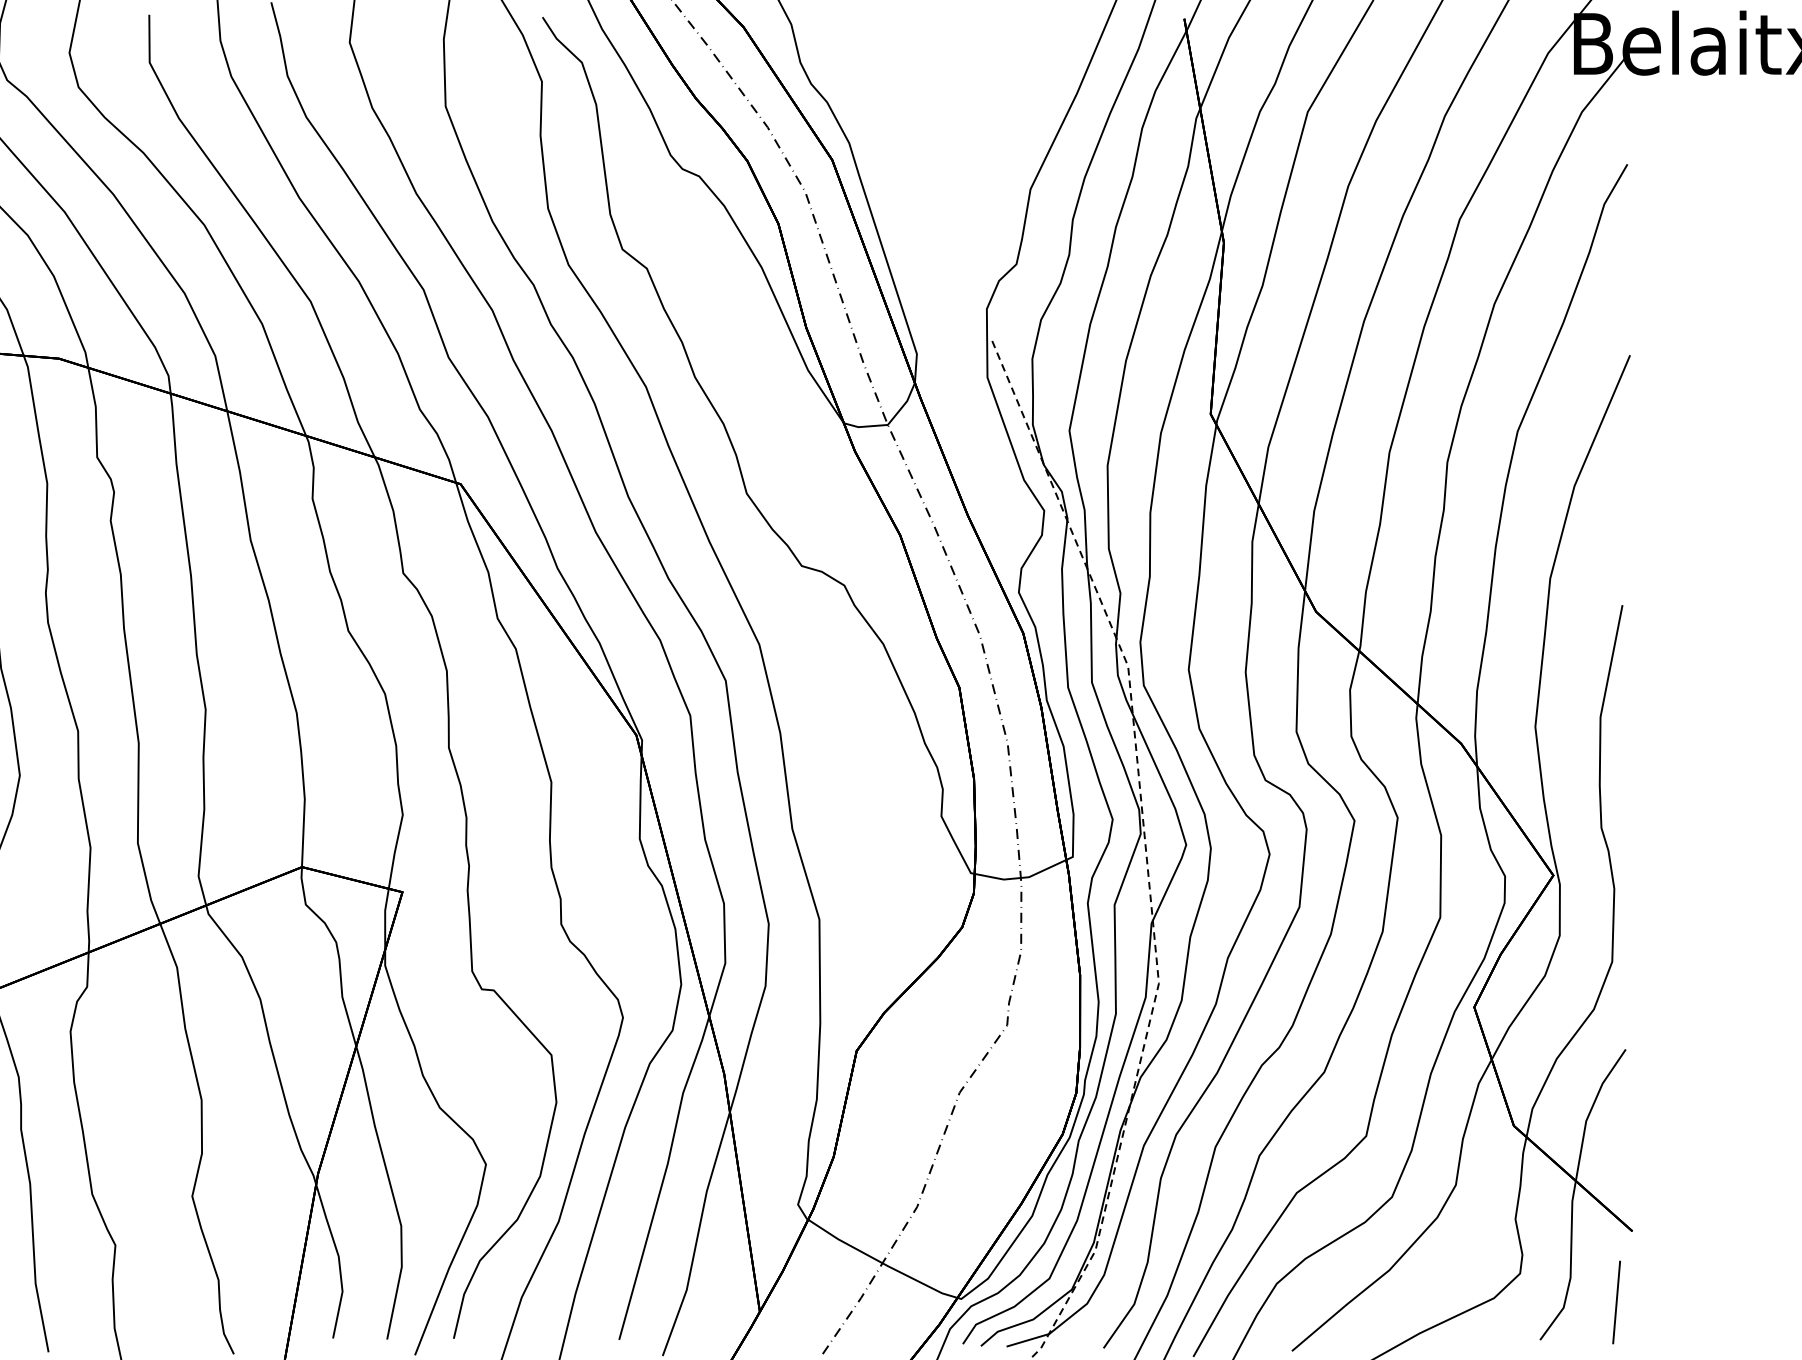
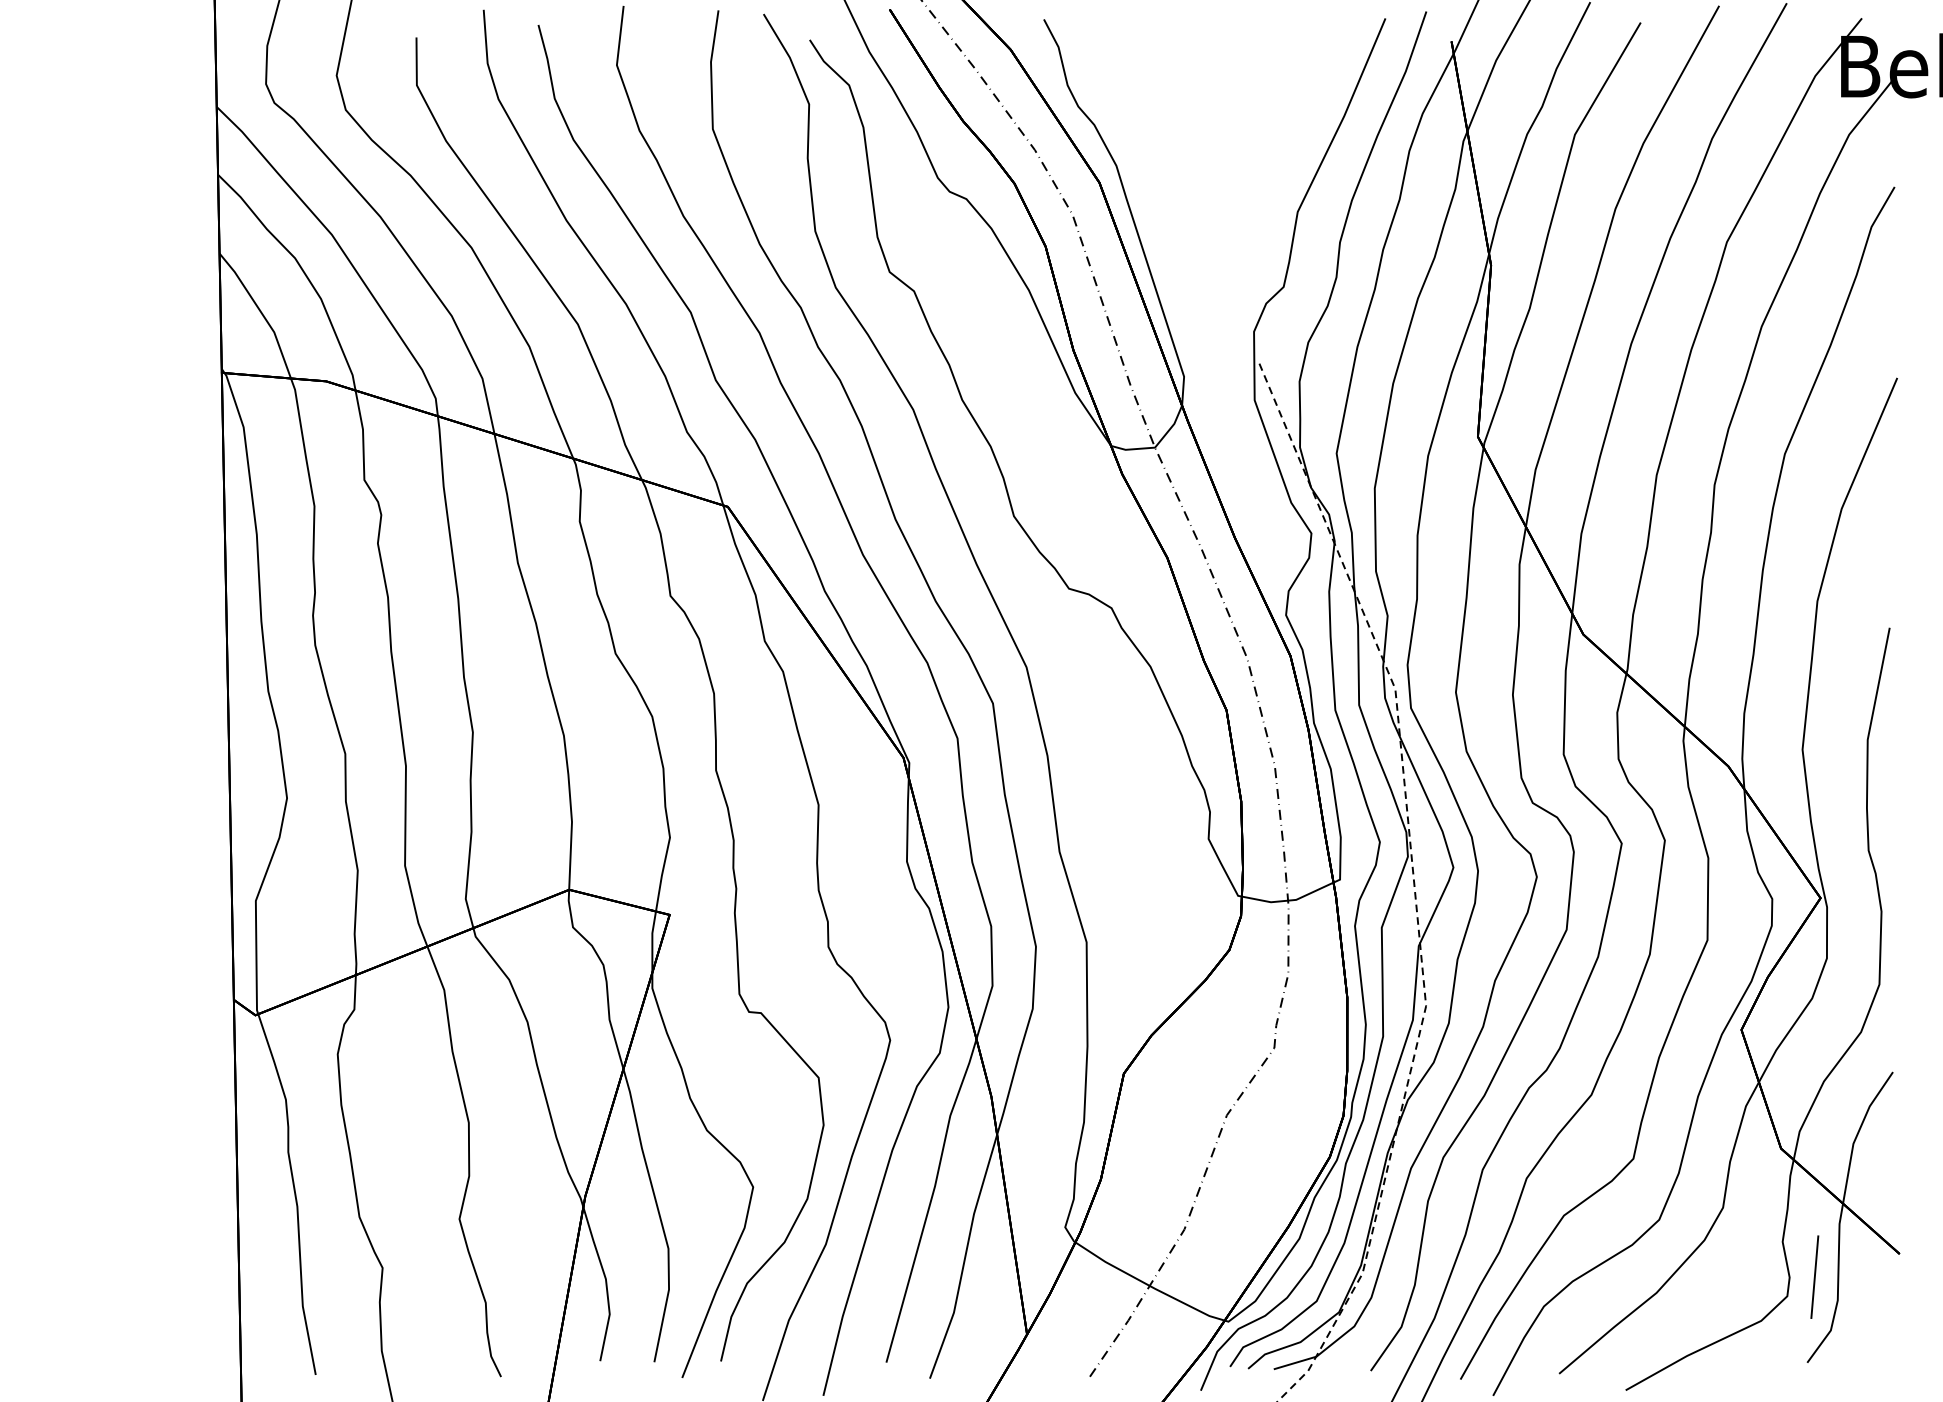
line: (1616, 1301) -> (1814, 1276), moved

